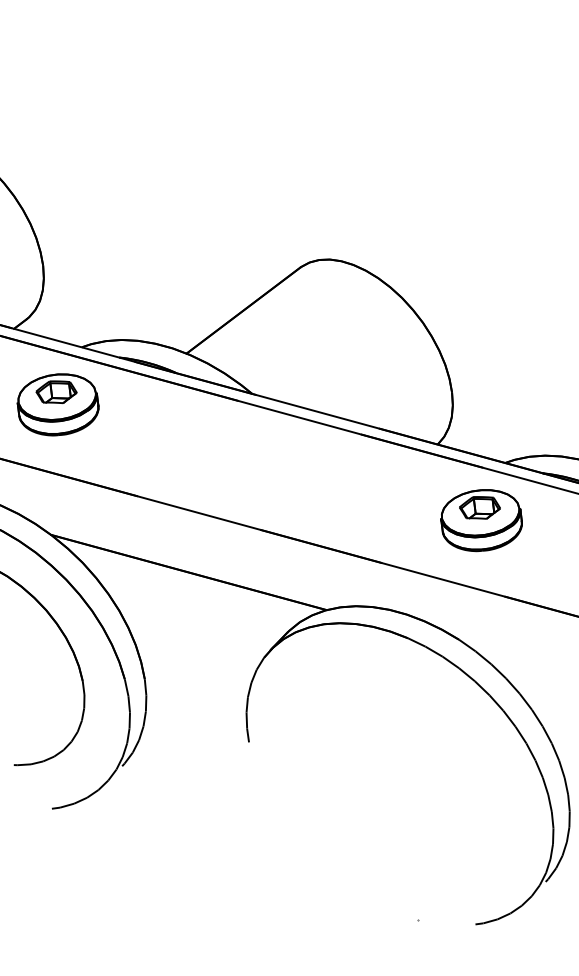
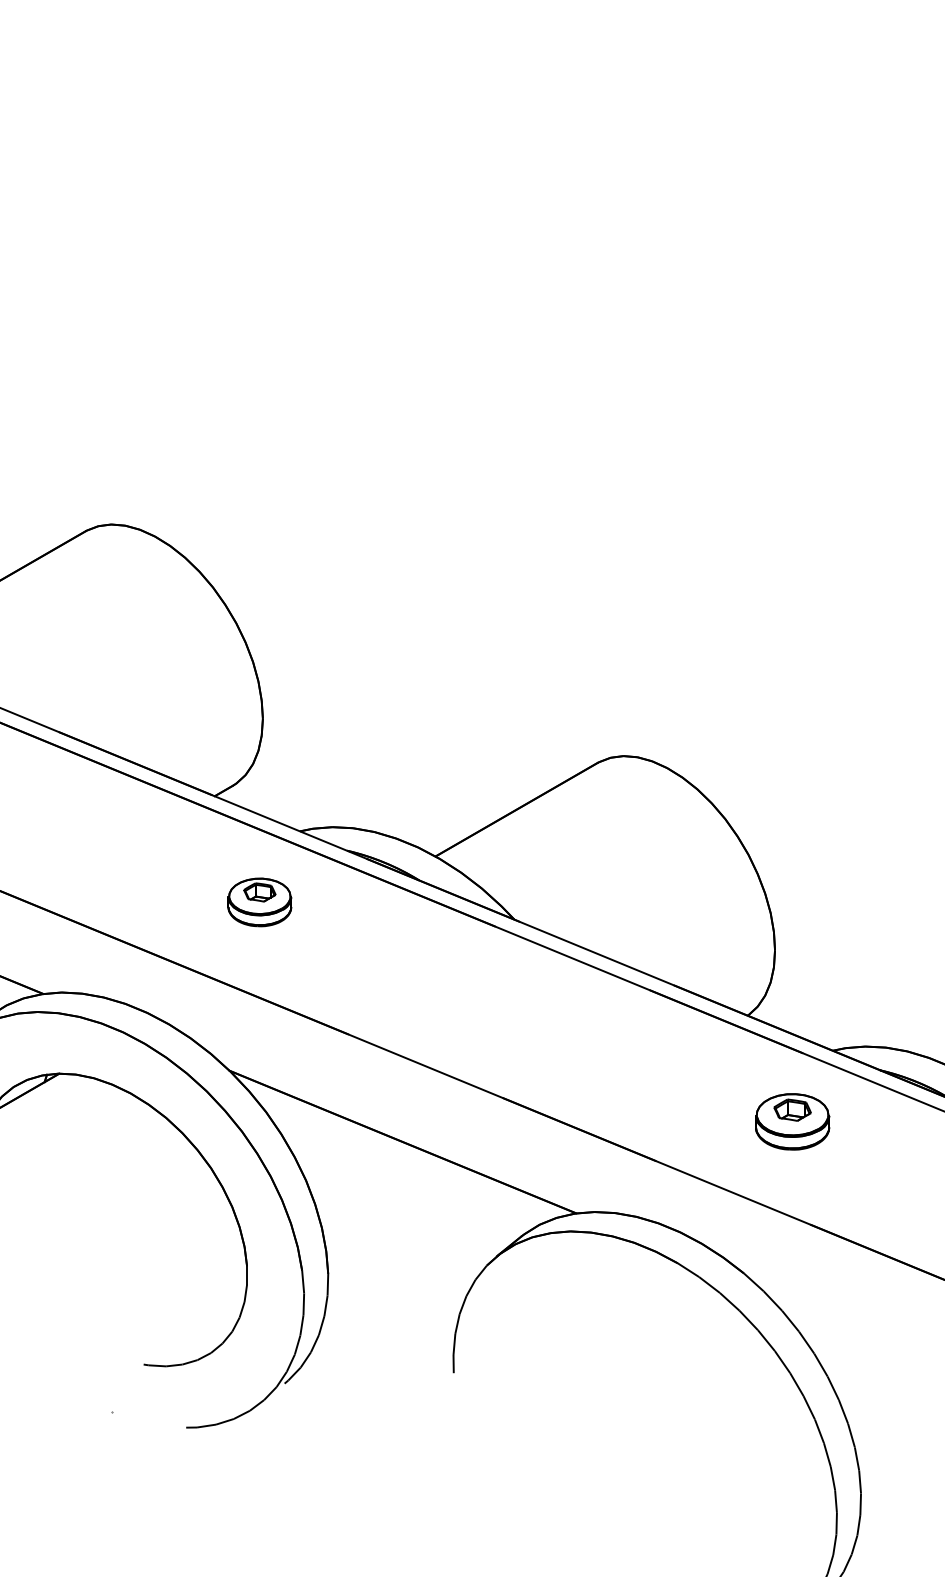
part: (57, 404) -> (259, 902), size x0.6
part: (481, 520) -> (792, 1121), size x0.7

